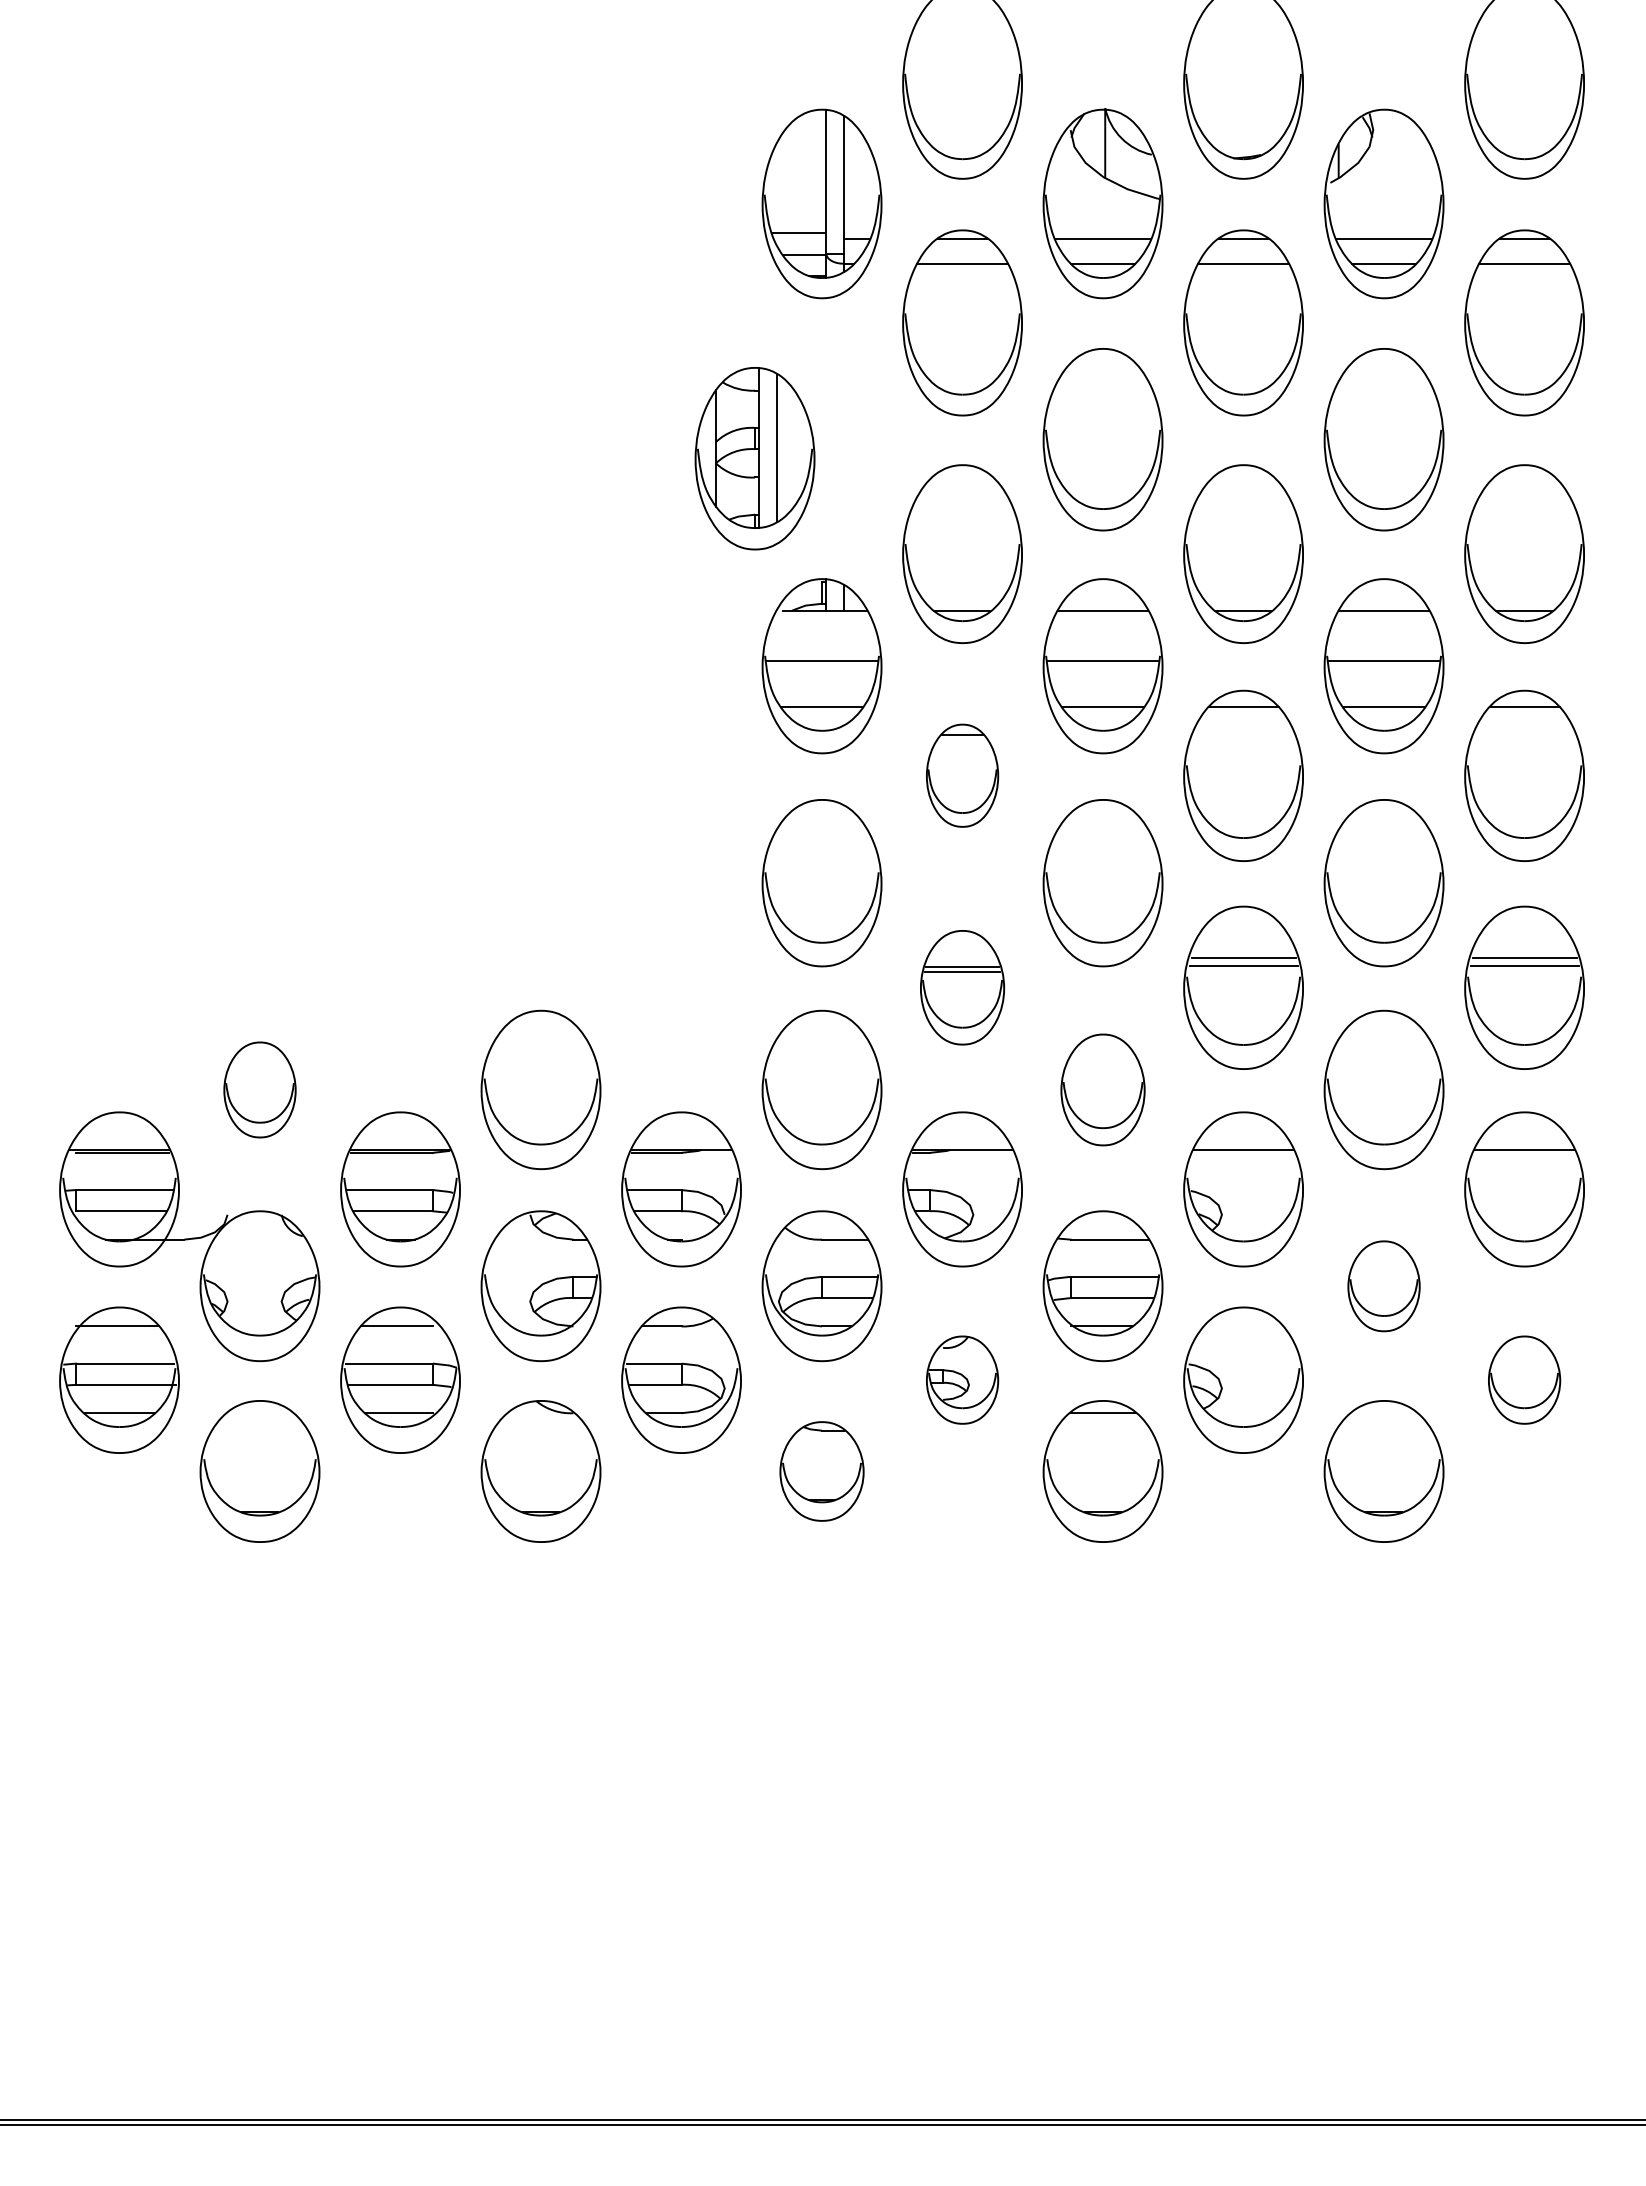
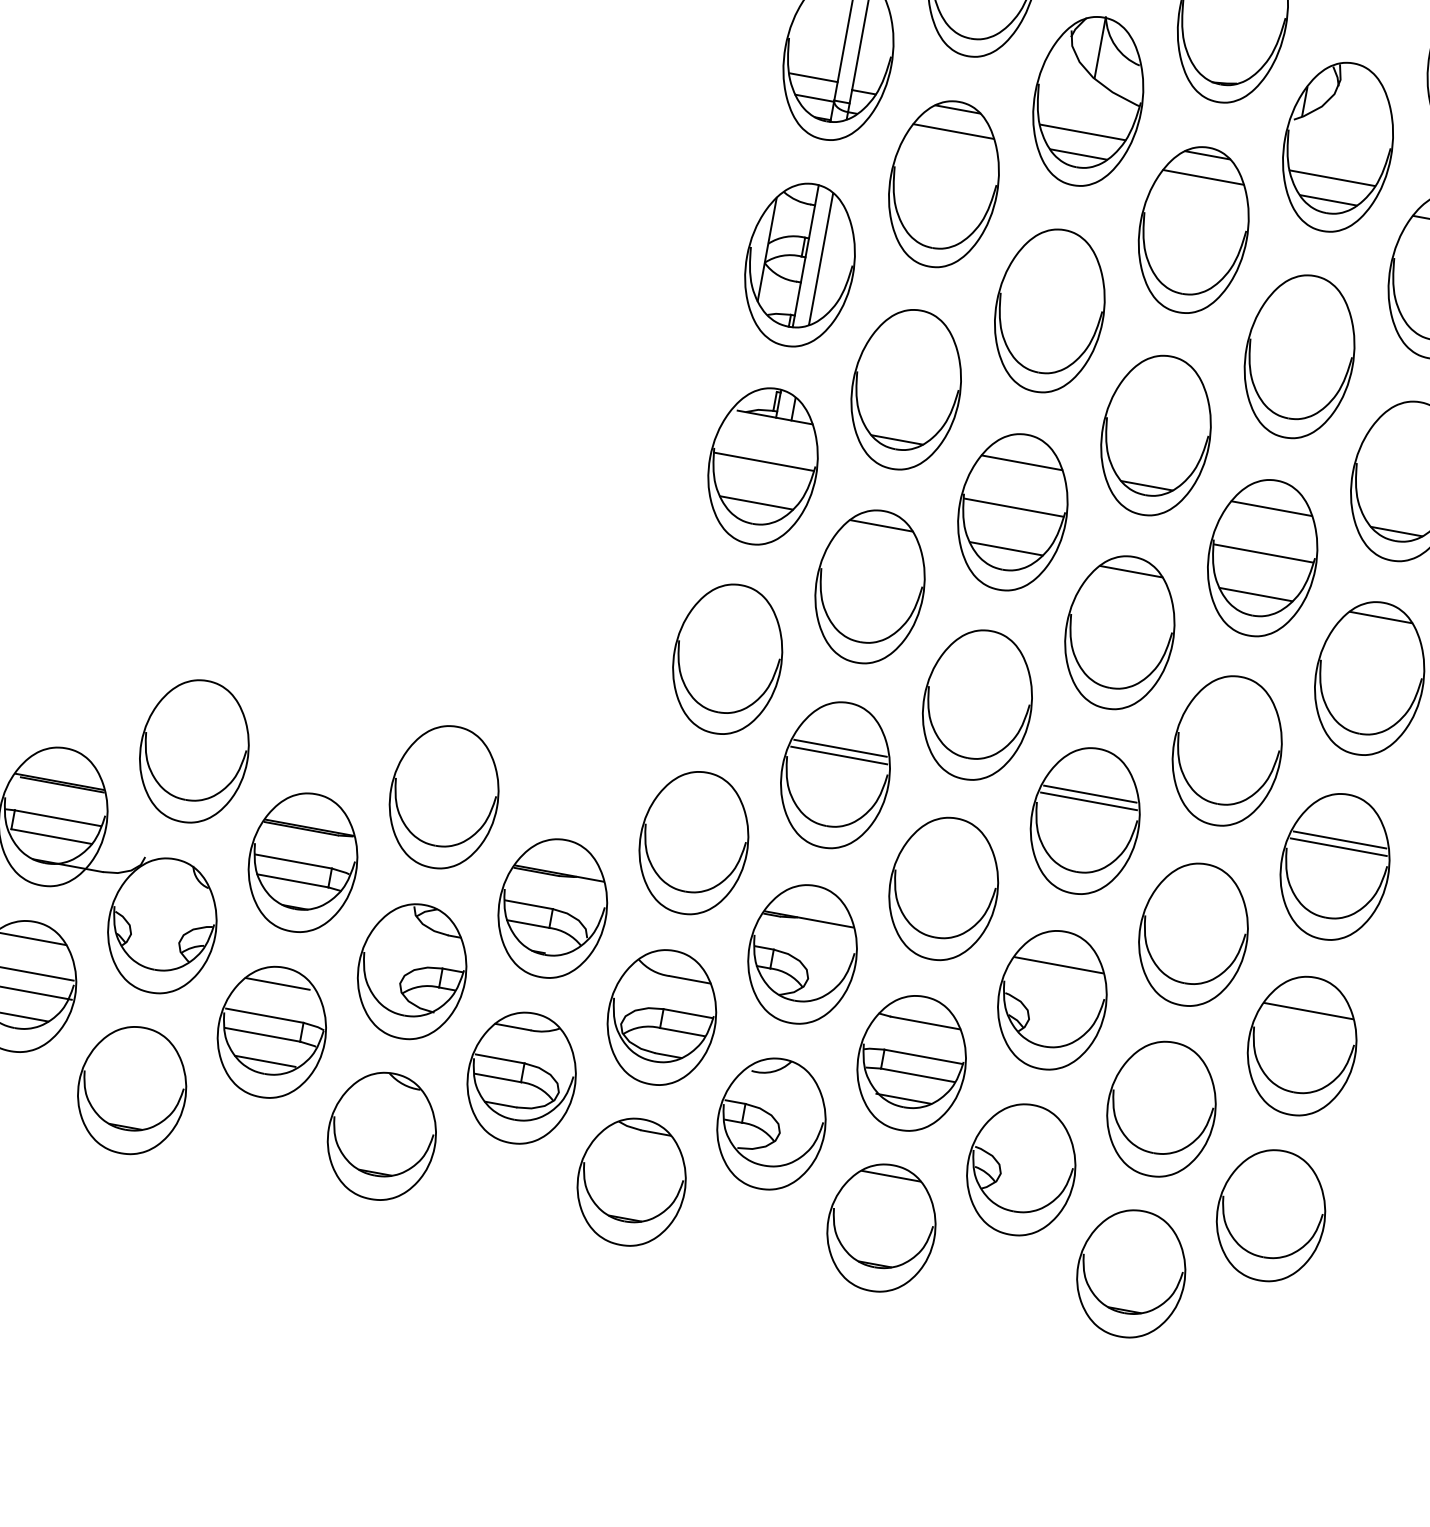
part: (754, 458) -> (799, 264), moved
part: (962, 775) -> (870, 586), size x1.67
part: (962, 987) -> (835, 774), size x1.43
part: (259, 1089) -> (194, 750), size x1.67
part: (1102, 1089) -> (943, 888), size x1.43
part: (1383, 1286) -> (1161, 1109), size x1.67
part: (962, 1379) -> (771, 1123), size x1.67
part: (1524, 1379) -> (1271, 1214), size x1.67
part: (821, 1471) -> (631, 1182), size x1.43

